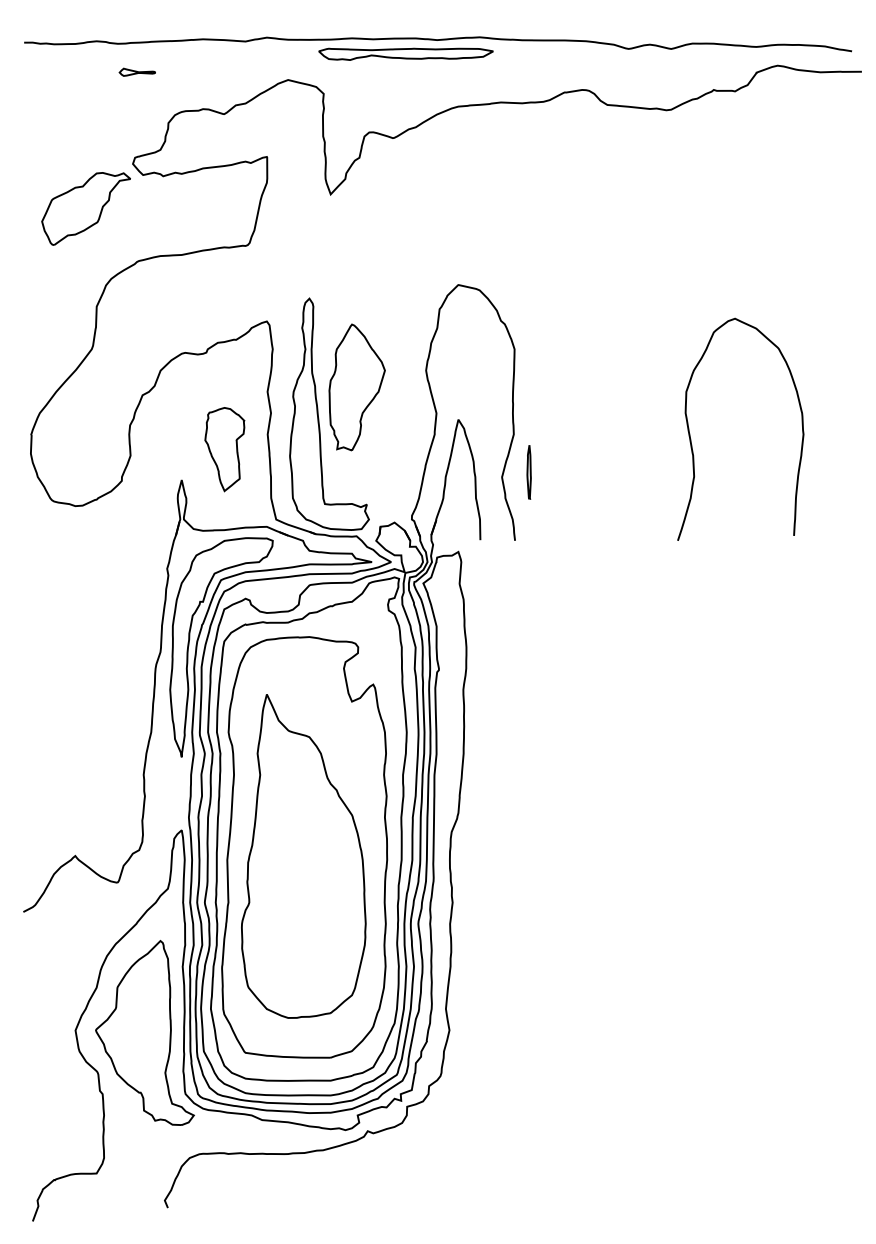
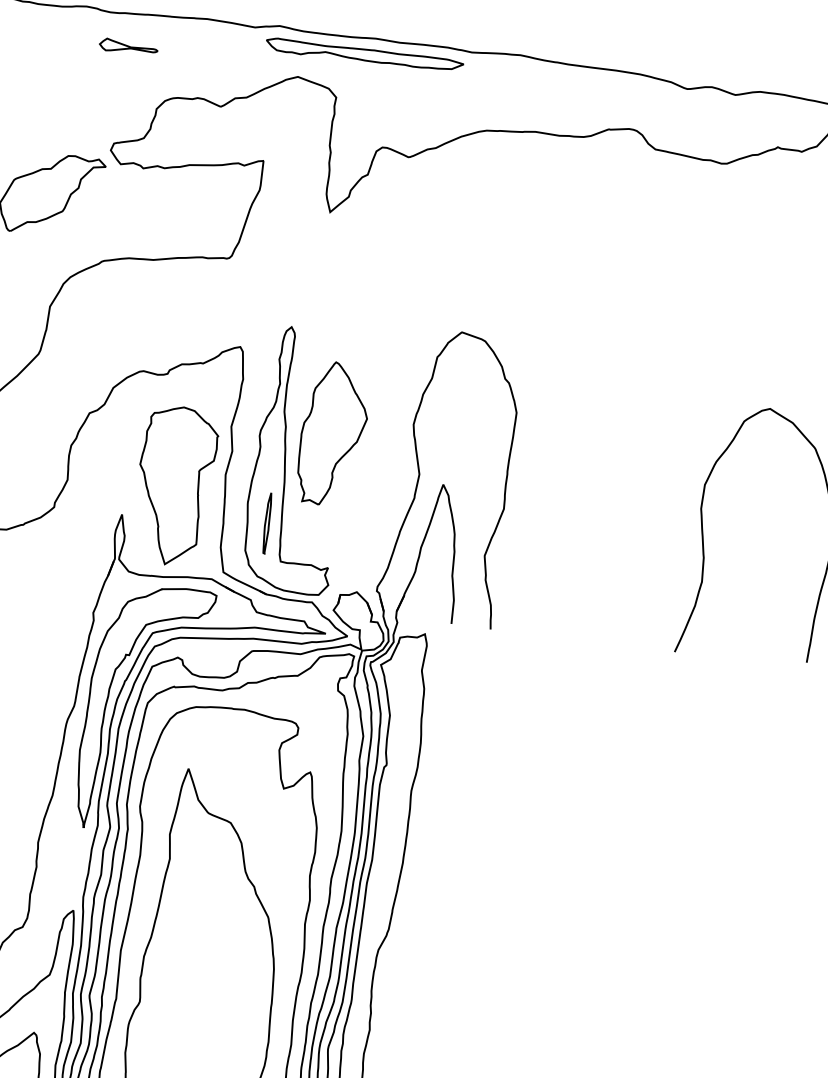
part: (405, 53) -> (364, 54), moved
part: (137, 72) -> (128, 47), size x1.43
part: (224, 449) -> (174, 485), size x1.67
part: (528, 472) -> (266, 523), moved

